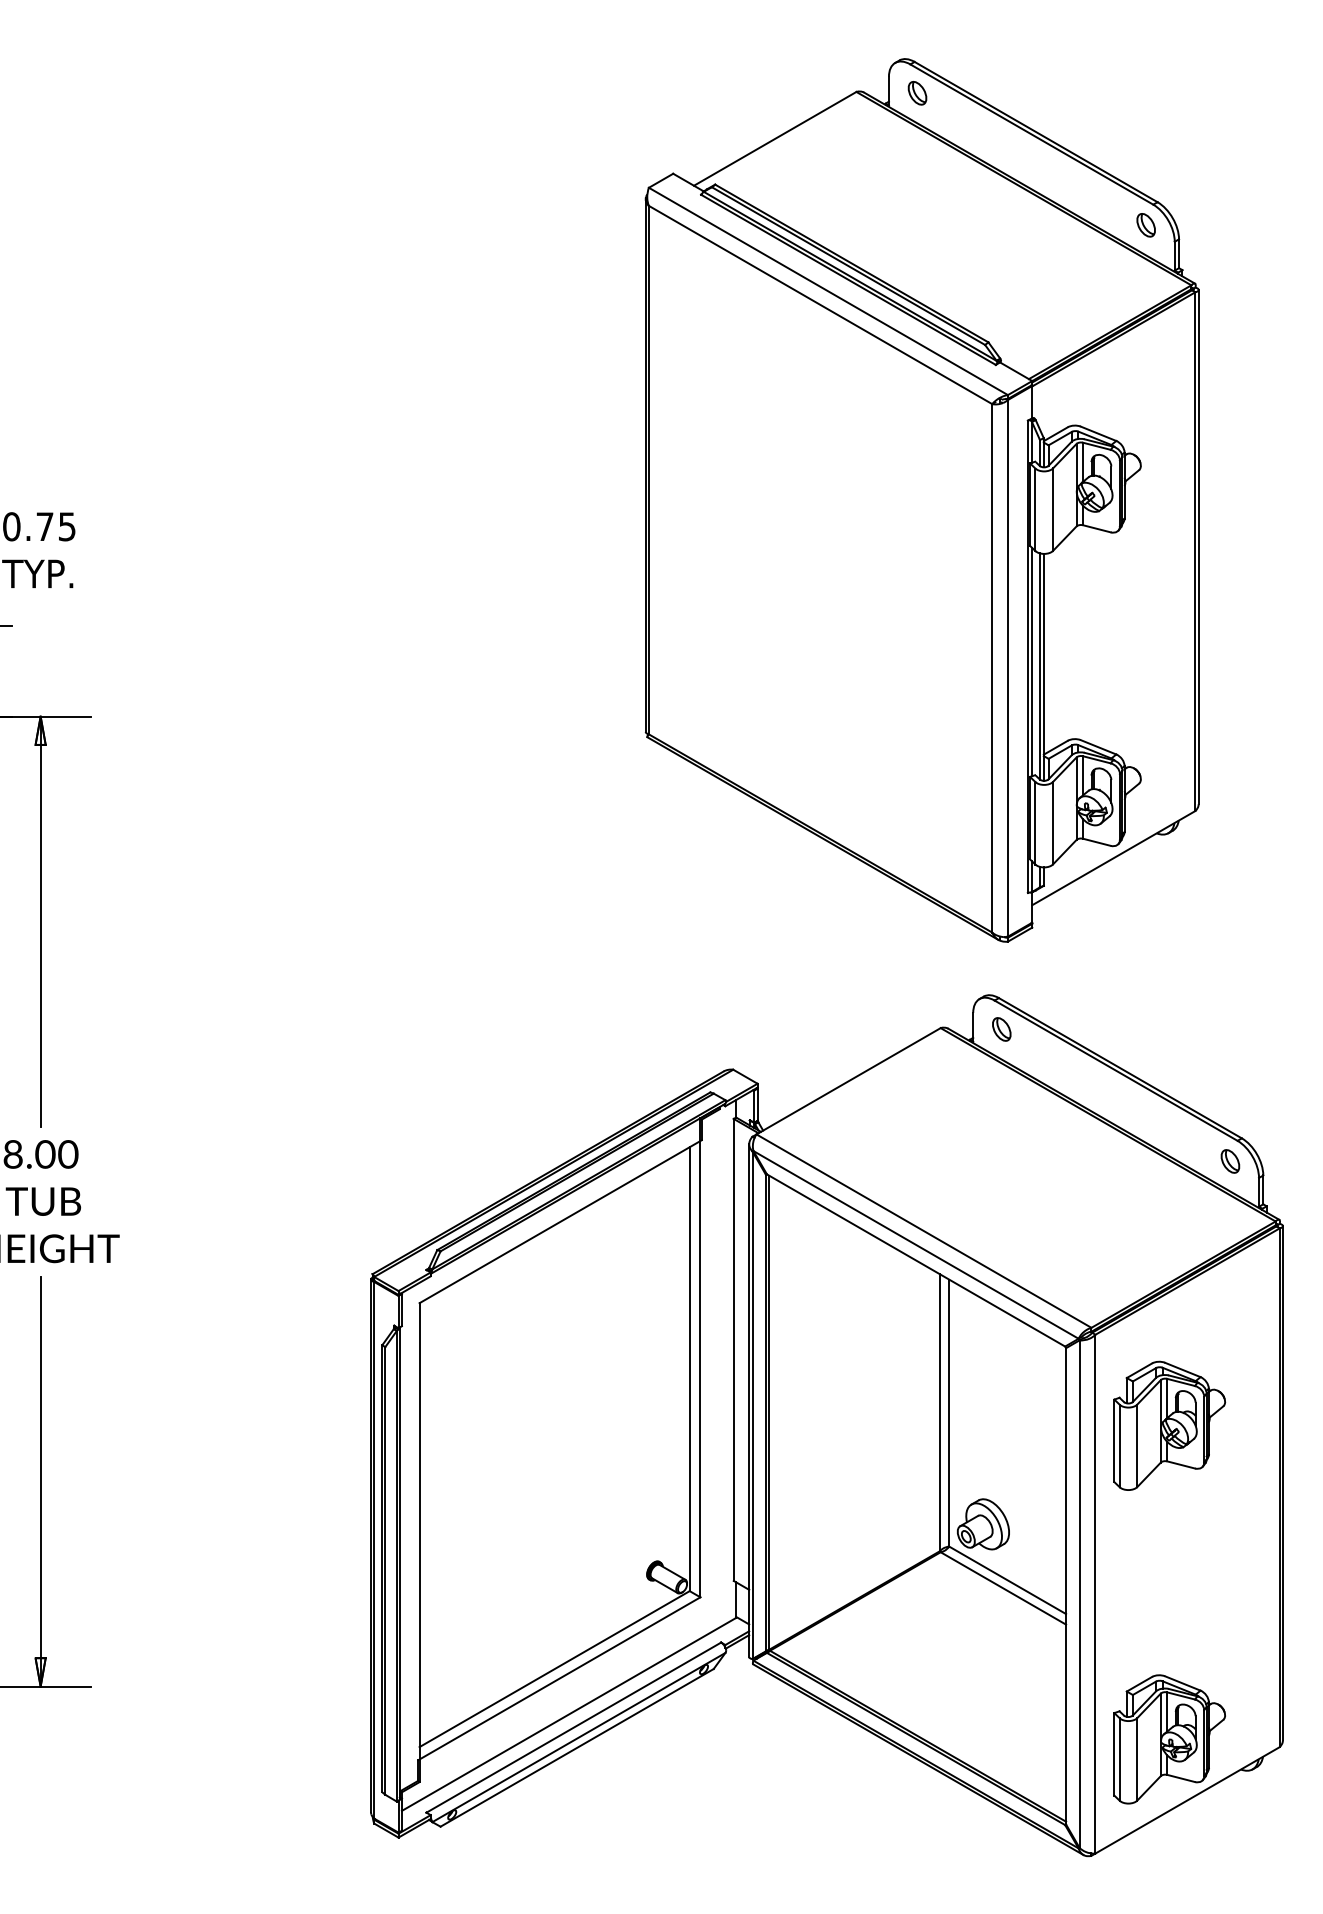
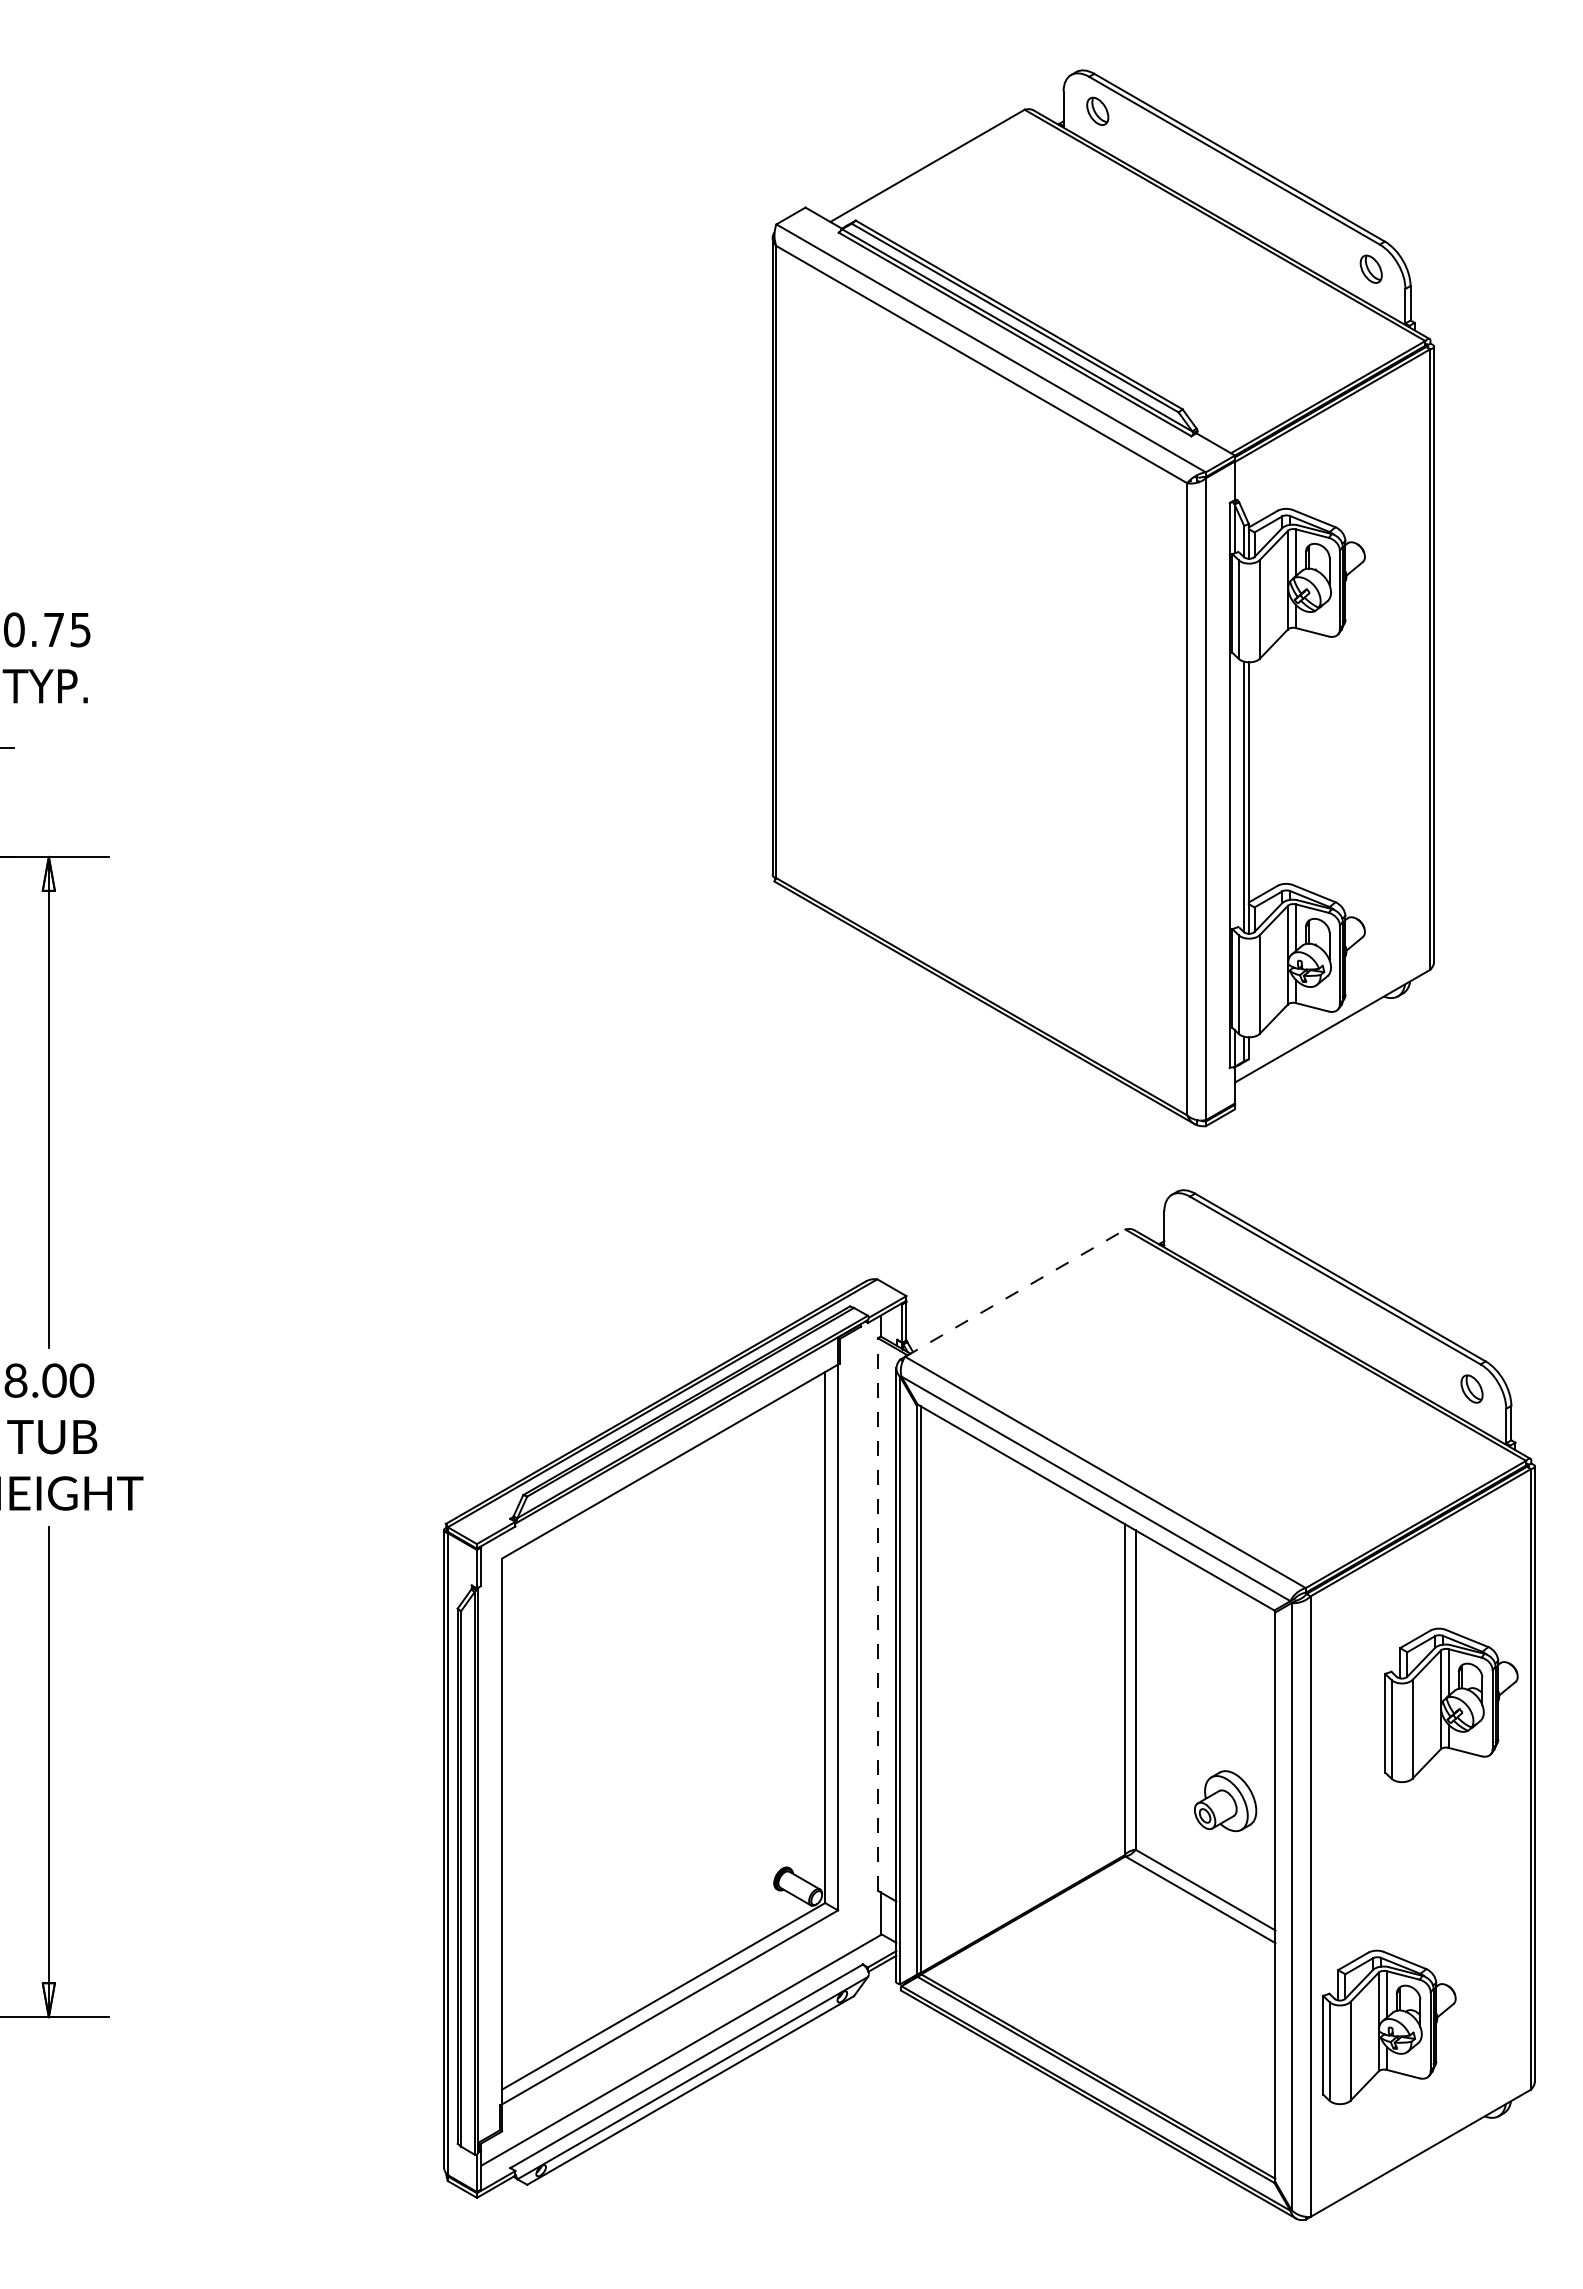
line: (1031, 661) -> (1234, 791), removed
part: (1001, 1028) -> (1198, 1230), removed
line: (848, 1080) -> (1015, 1292), solid -> dashed
line: (733, 1349) -> (877, 1614), solid -> dashed
part: (1169, 1425) -> (1451, 1704), moved
part: (983, 1524) -> (1225, 1801), moved
part: (1169, 1739) -> (1389, 2027), moved

